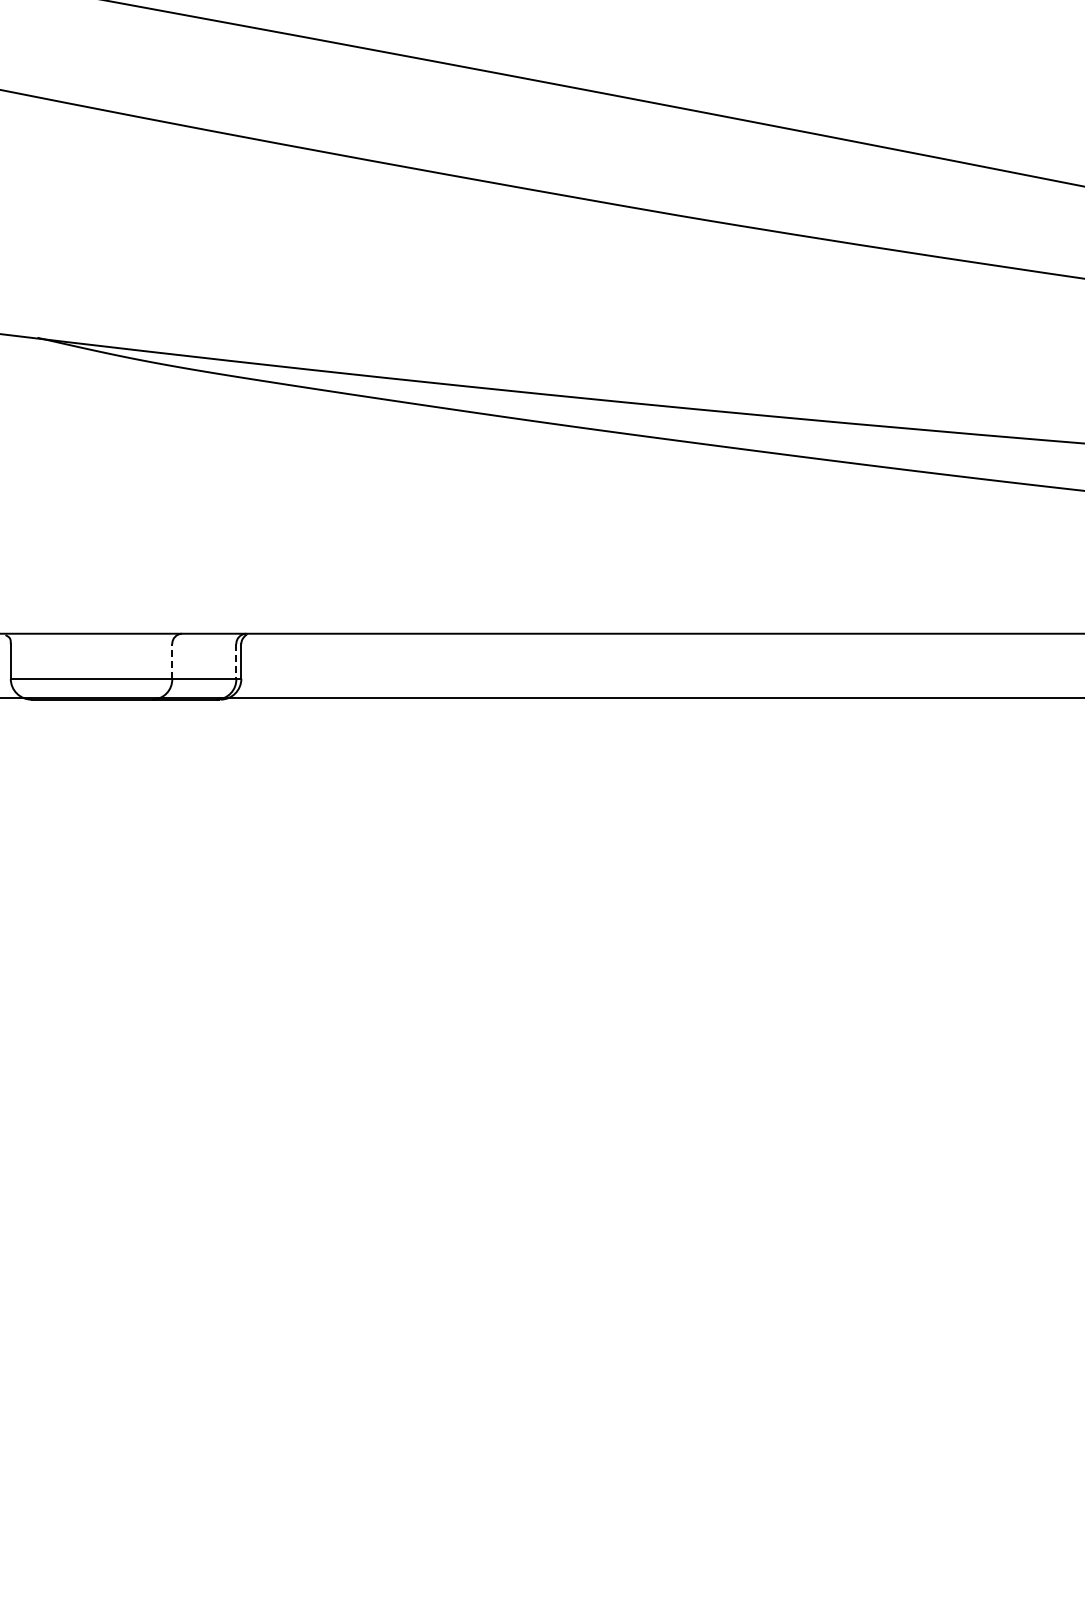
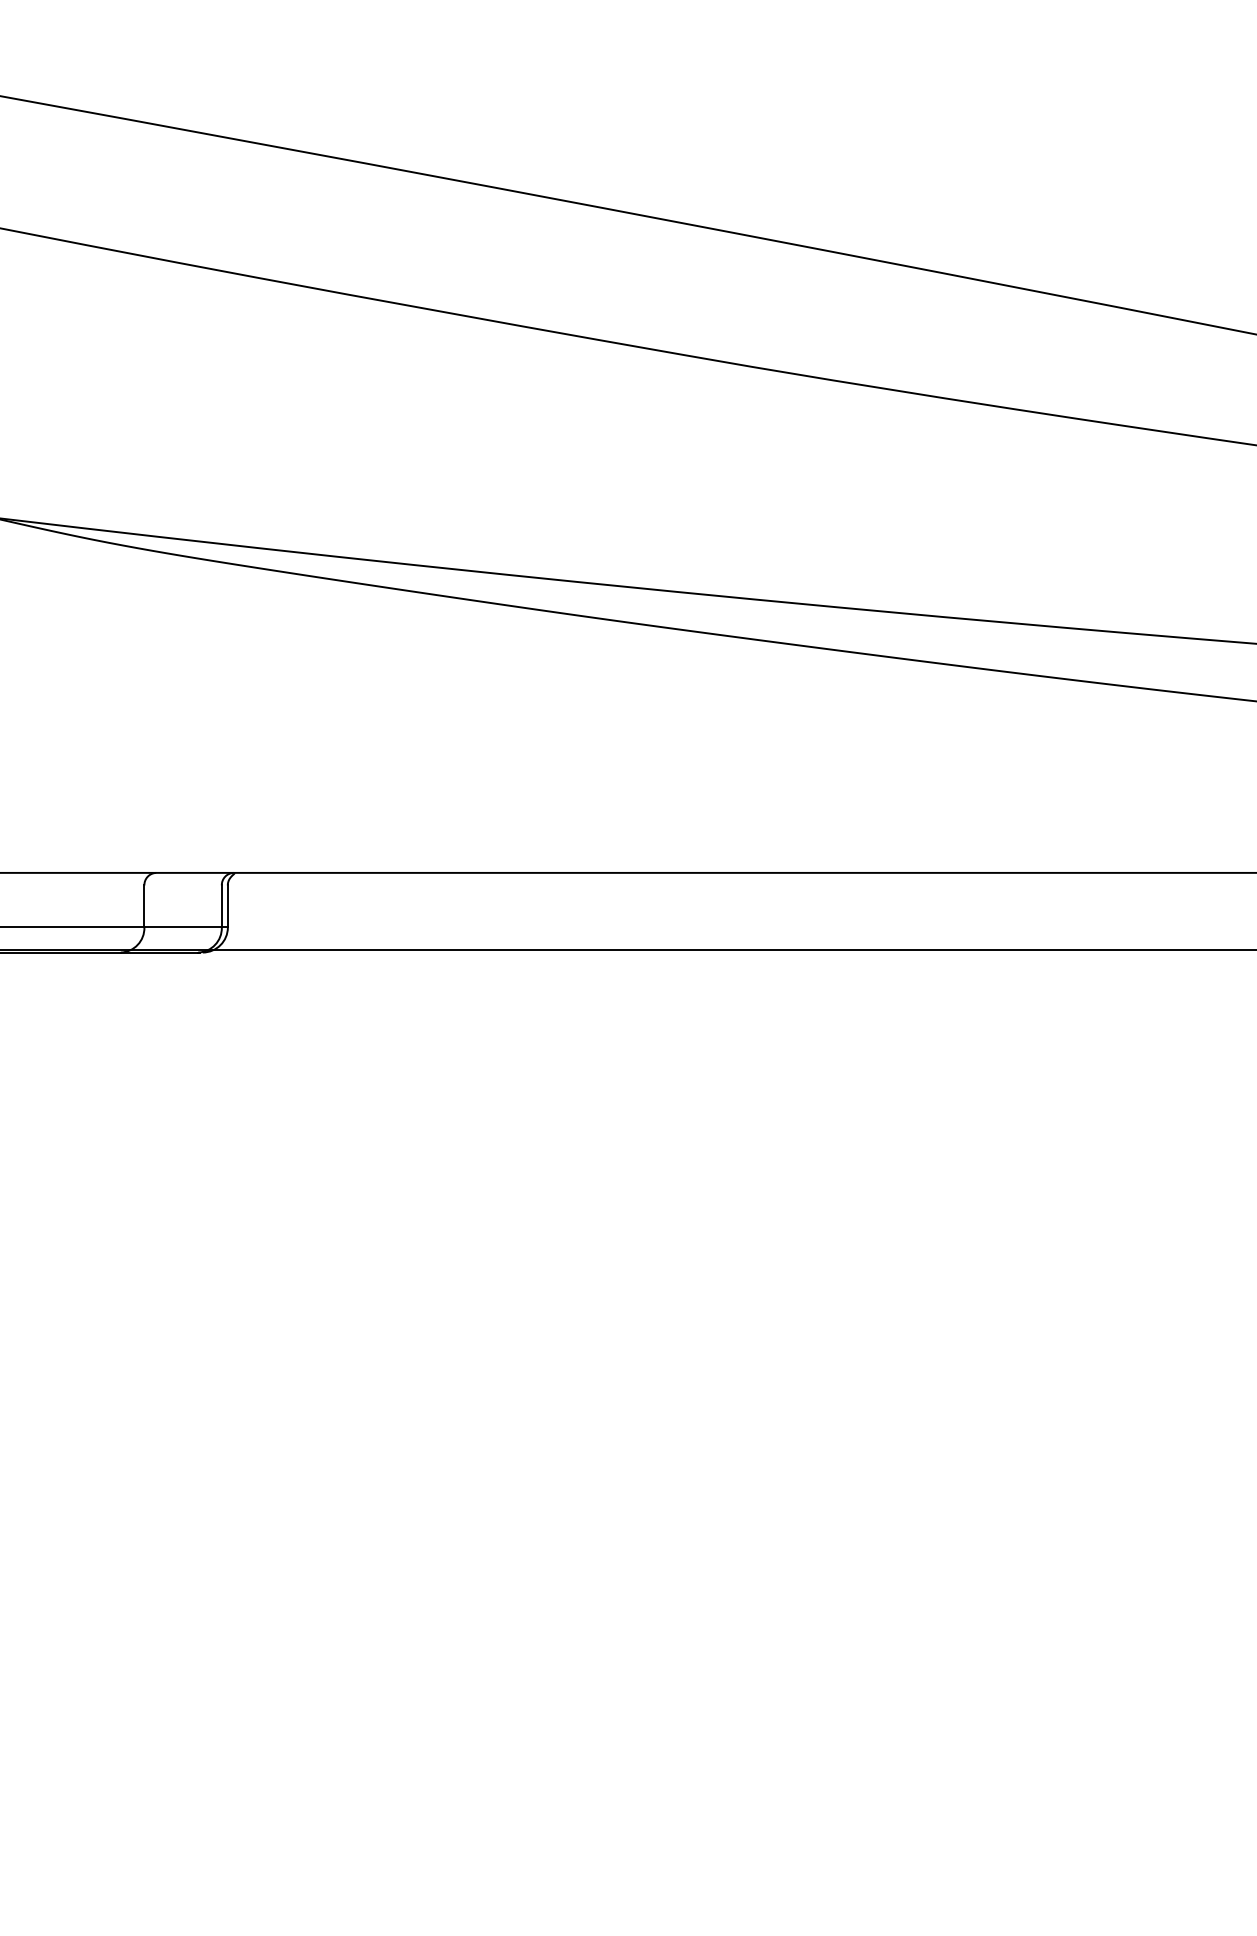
line: (172, 661) -> (144, 906), dashed -> solid
line: (236, 661) -> (222, 906), dashed -> solid

